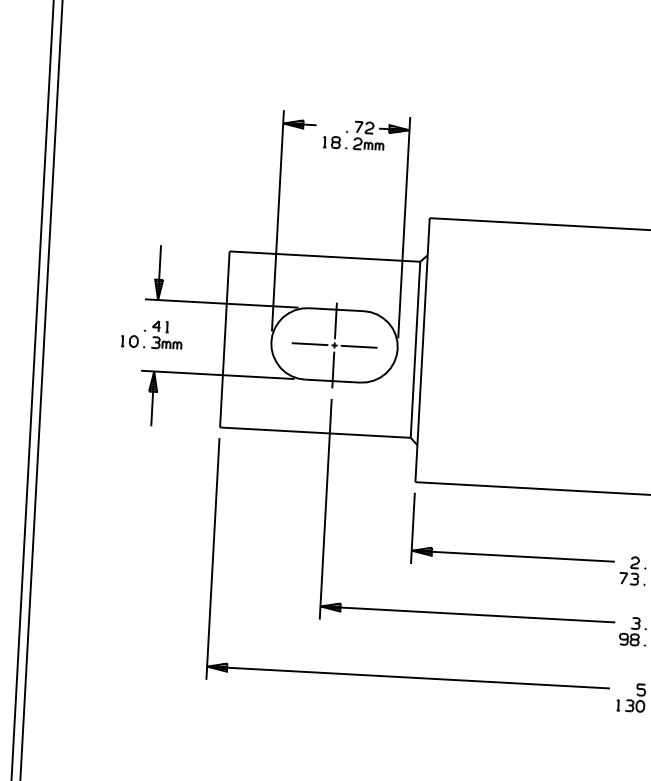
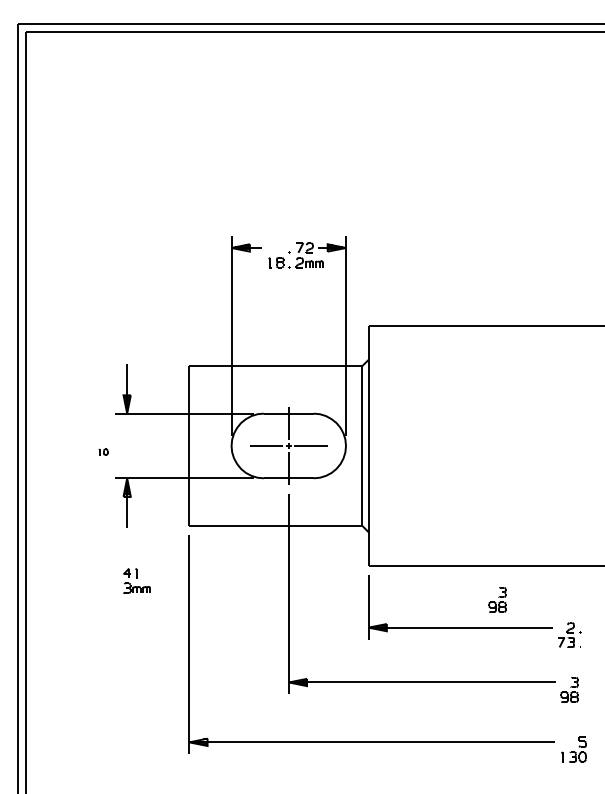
part: (166, 334) -> (136, 580), moved
part: (129, 340) -> (103, 451), size x0.6
part: (555, 527) -> (497, 599), added

